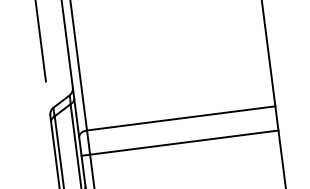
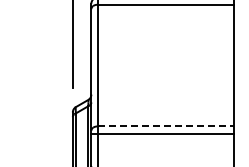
line: (182, 118) -> (166, 126), solid -> dashed
line: (179, 142) -> (162, 133), moved

